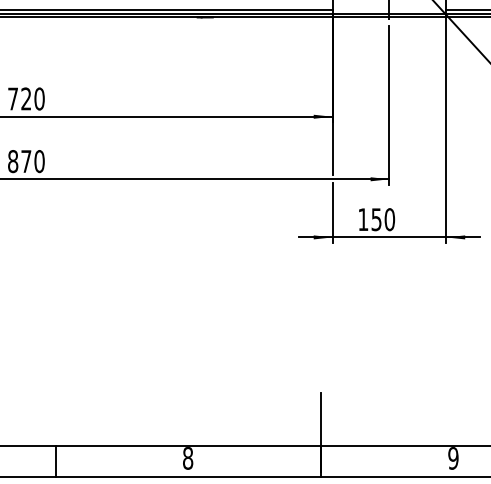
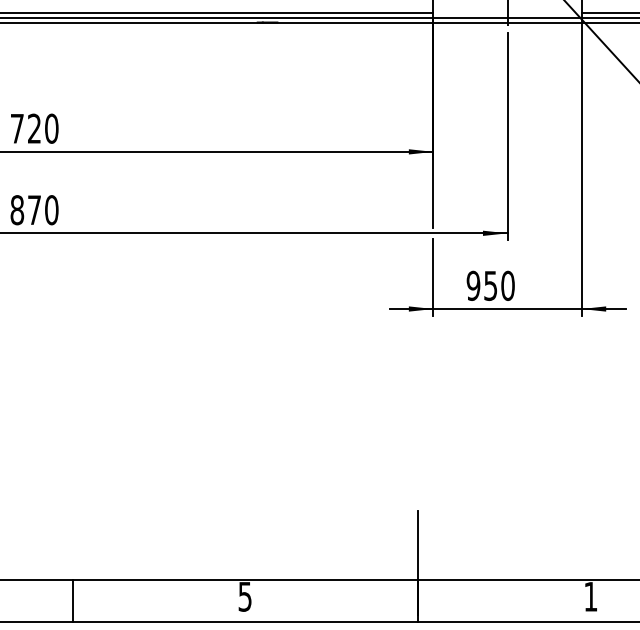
text: (363, 219) -> (473, 285), 150 -> 950
text: (188, 458) -> (245, 597), 8 -> 5
text: (453, 458) -> (590, 597), 9 -> 1

